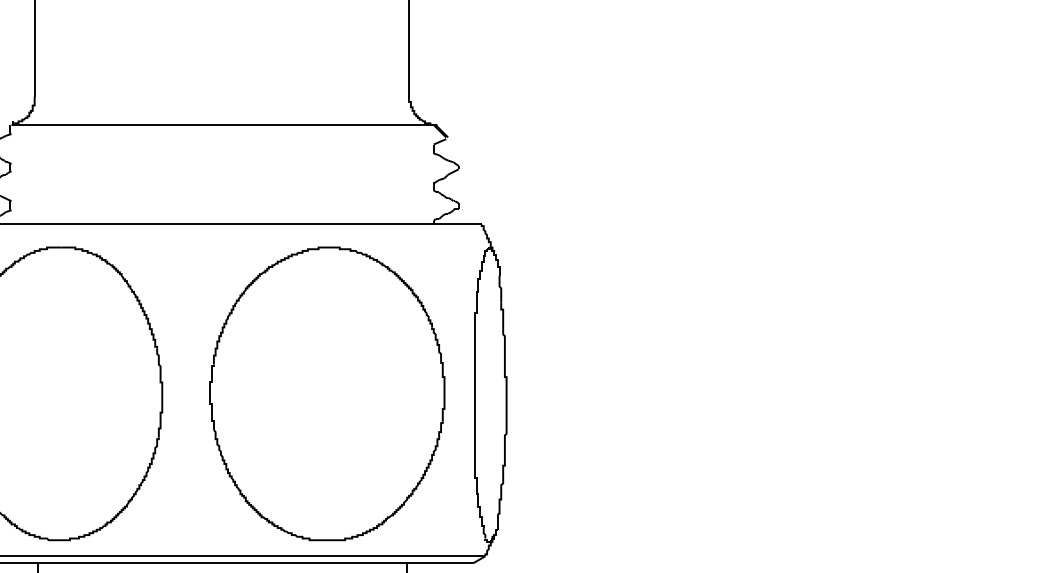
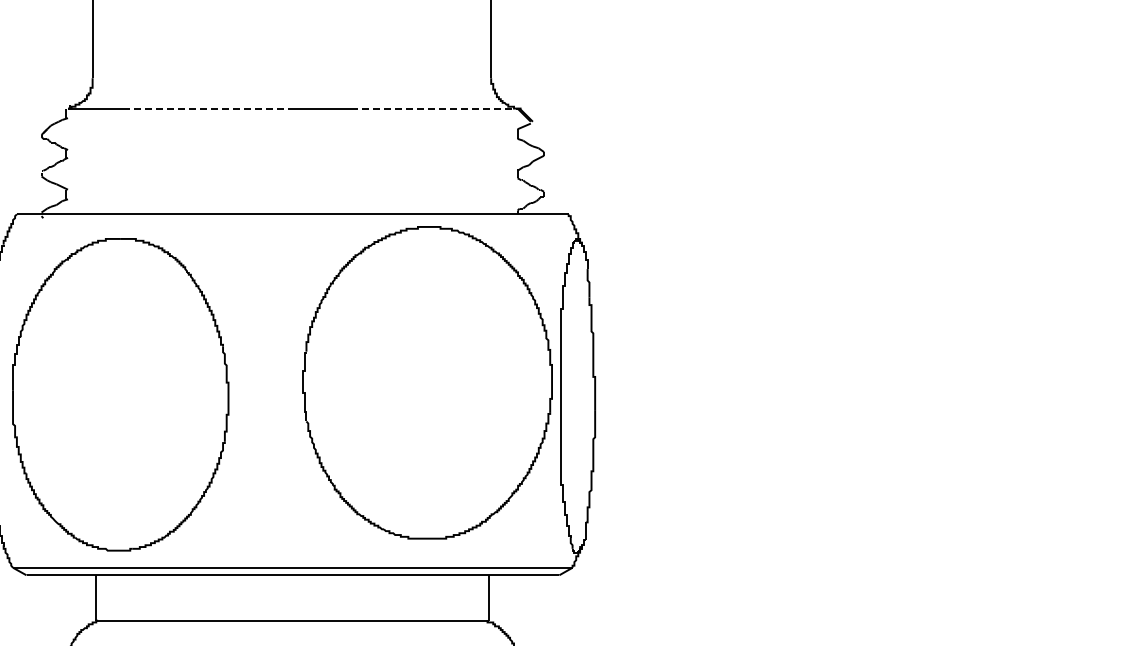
line: (143, 124) -> (208, 108), solid -> dashed
line: (356, 124) -> (435, 108), solid -> dashed
part: (327, 393) -> (427, 382), moved

